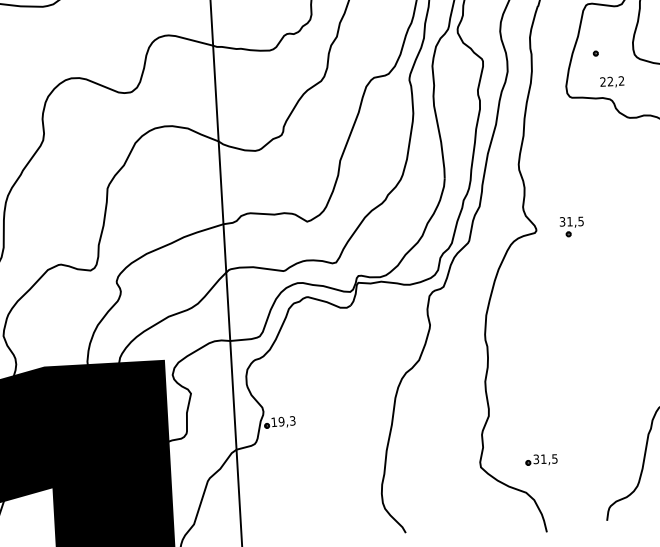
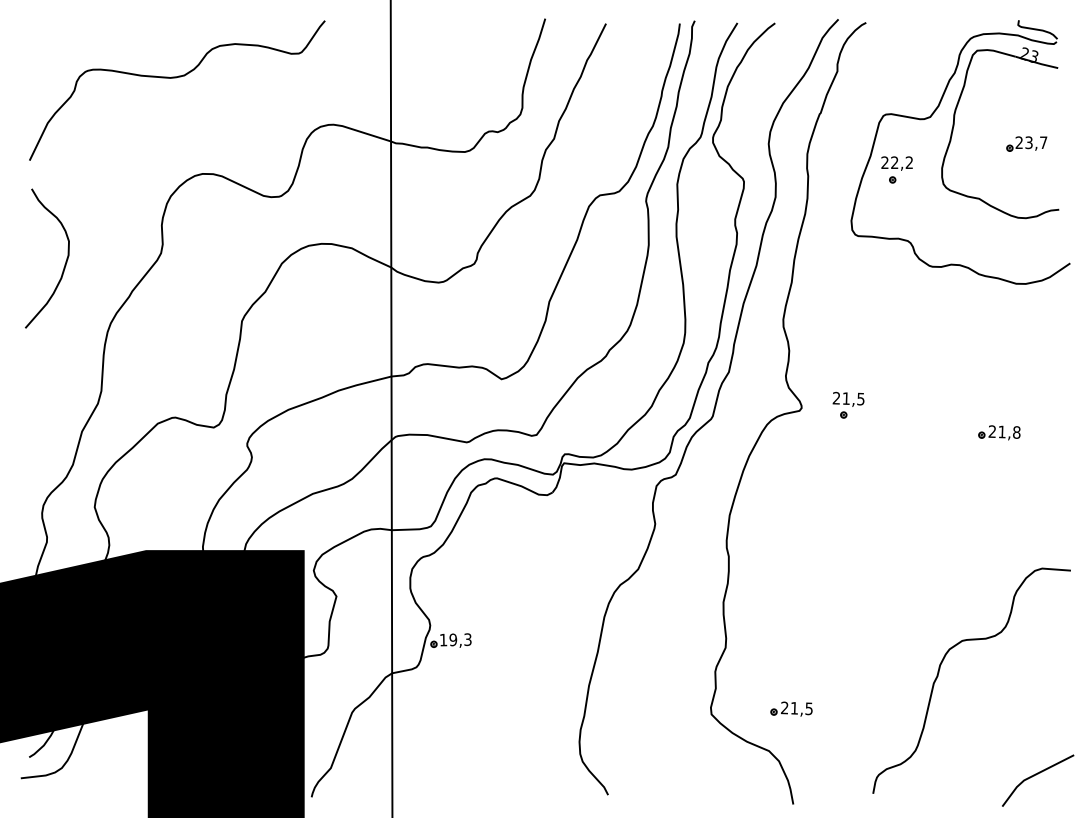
text: (611, 82) -> (896, 163), moved
text: (562, 222) -> (836, 398), 31,5 -> 21,5
text: (536, 459) -> (784, 708), 31,5 -> 21,5

